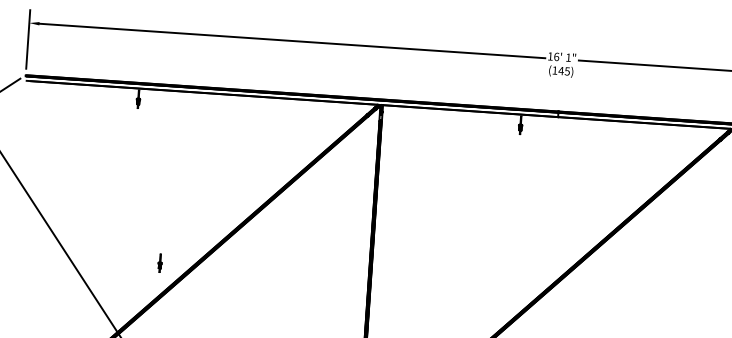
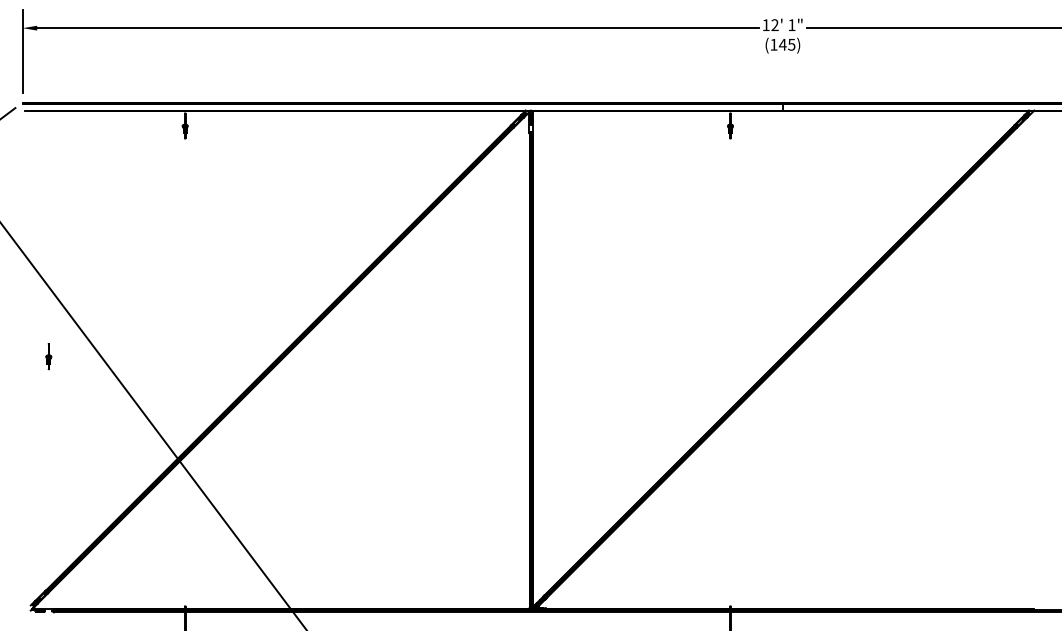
text: (556, 57) -> (774, 25), 16' -> 12'
part: (159, 263) -> (48, 356), moved

